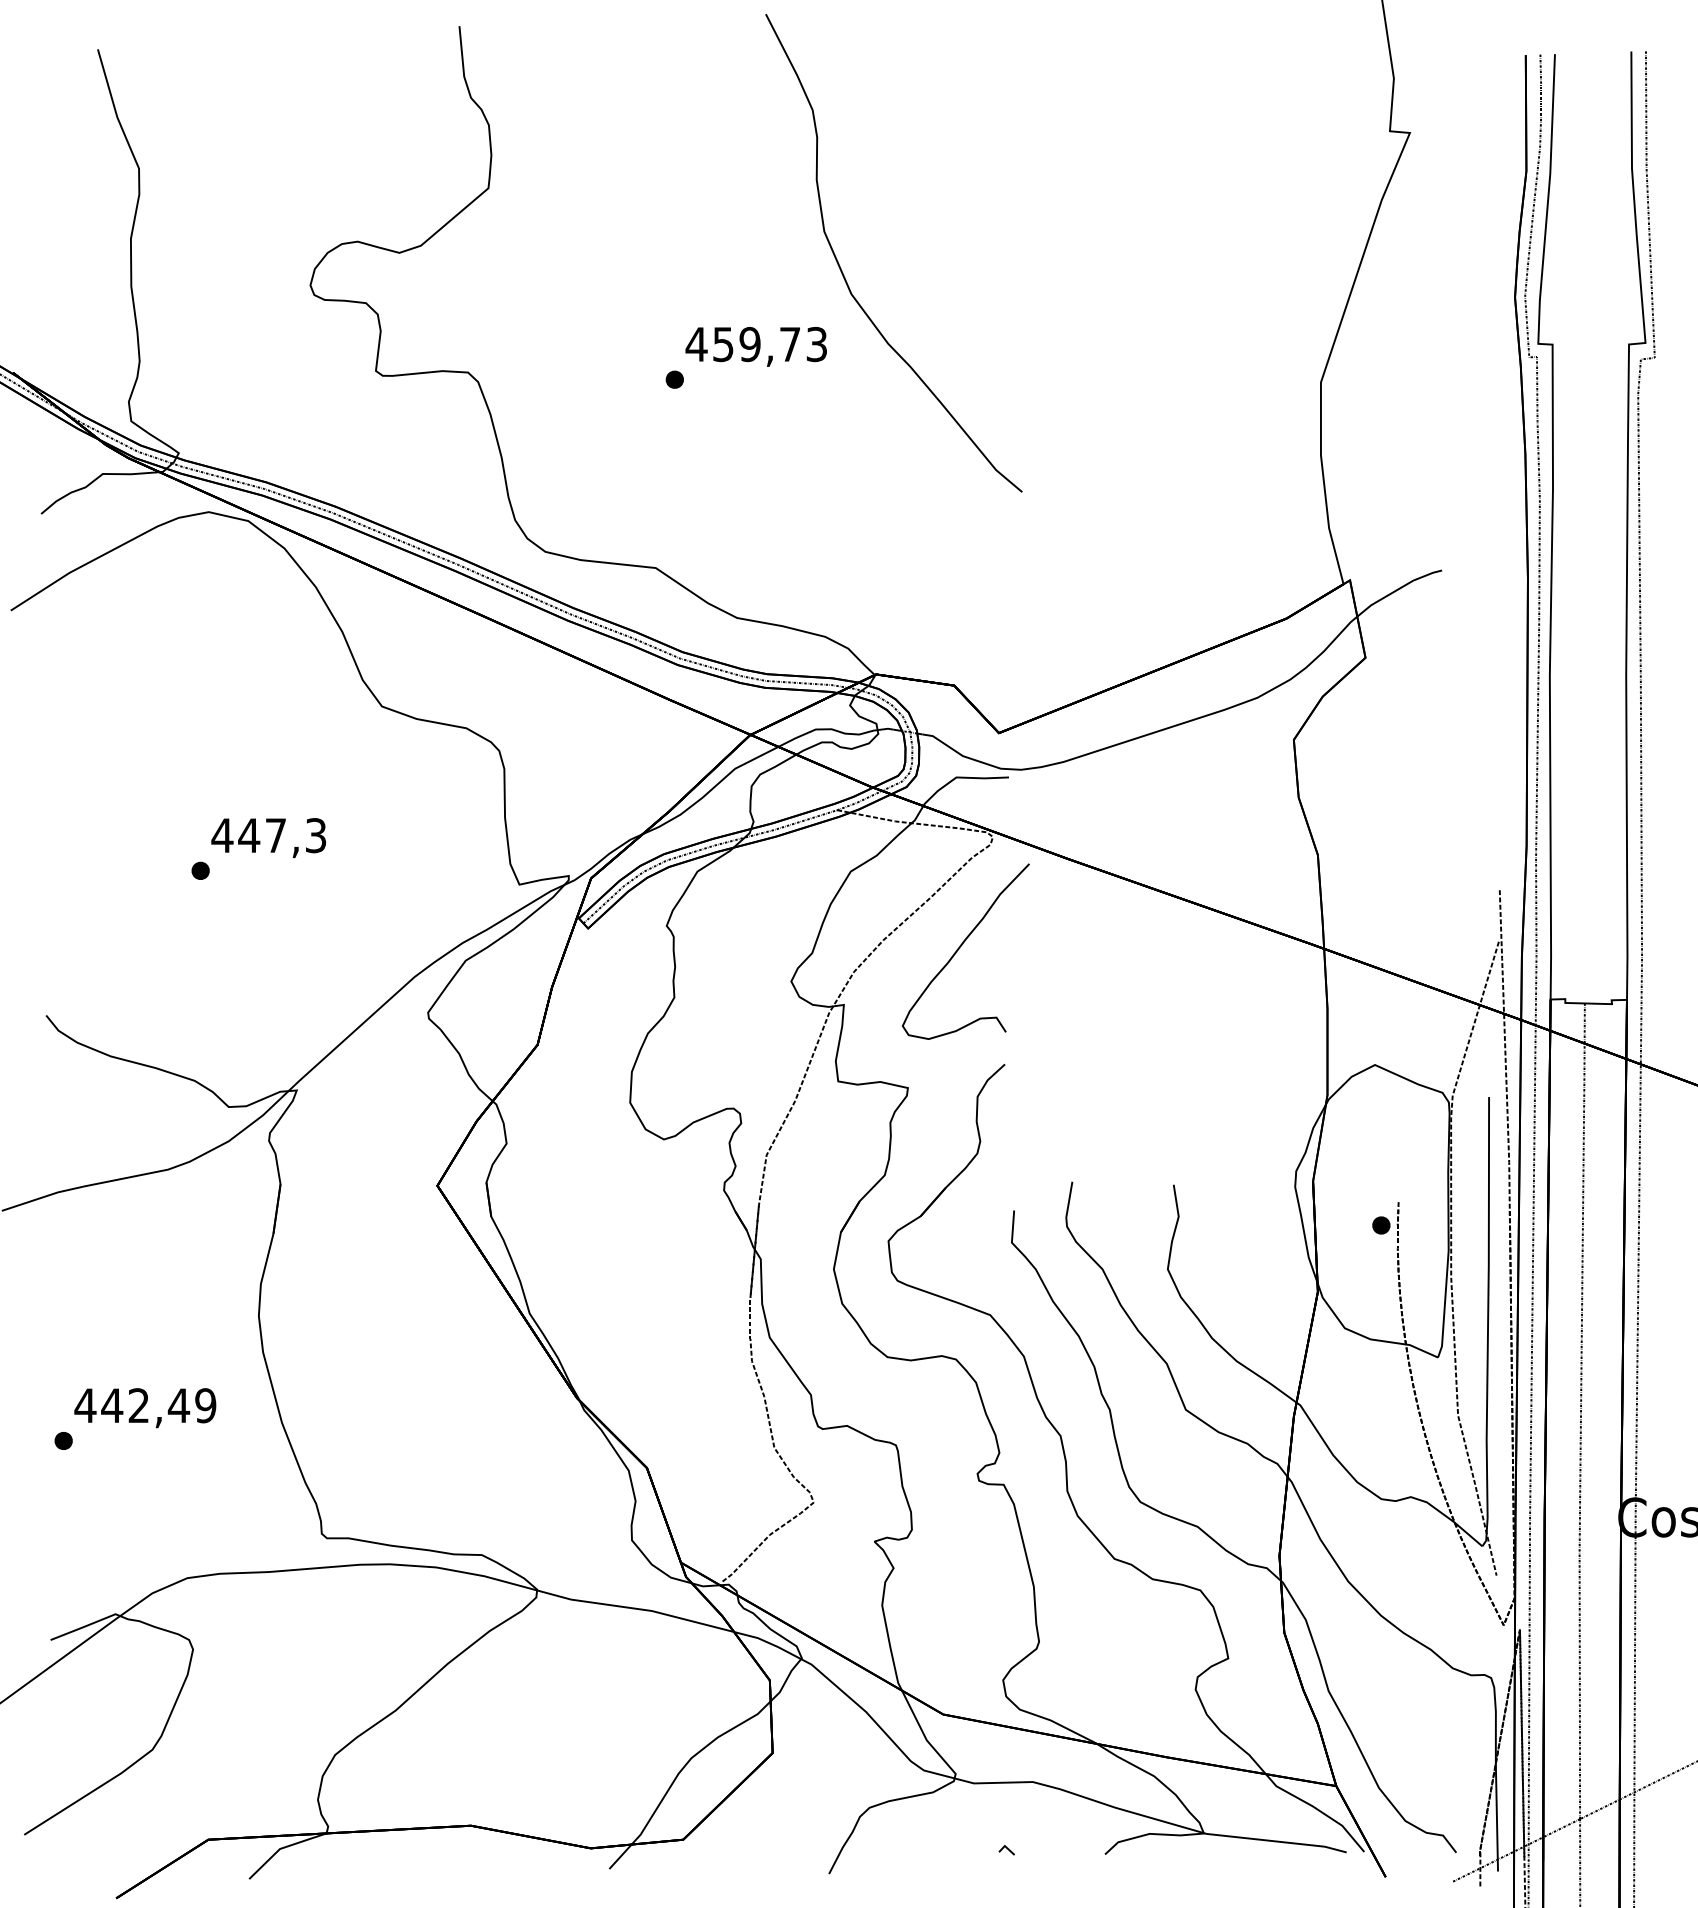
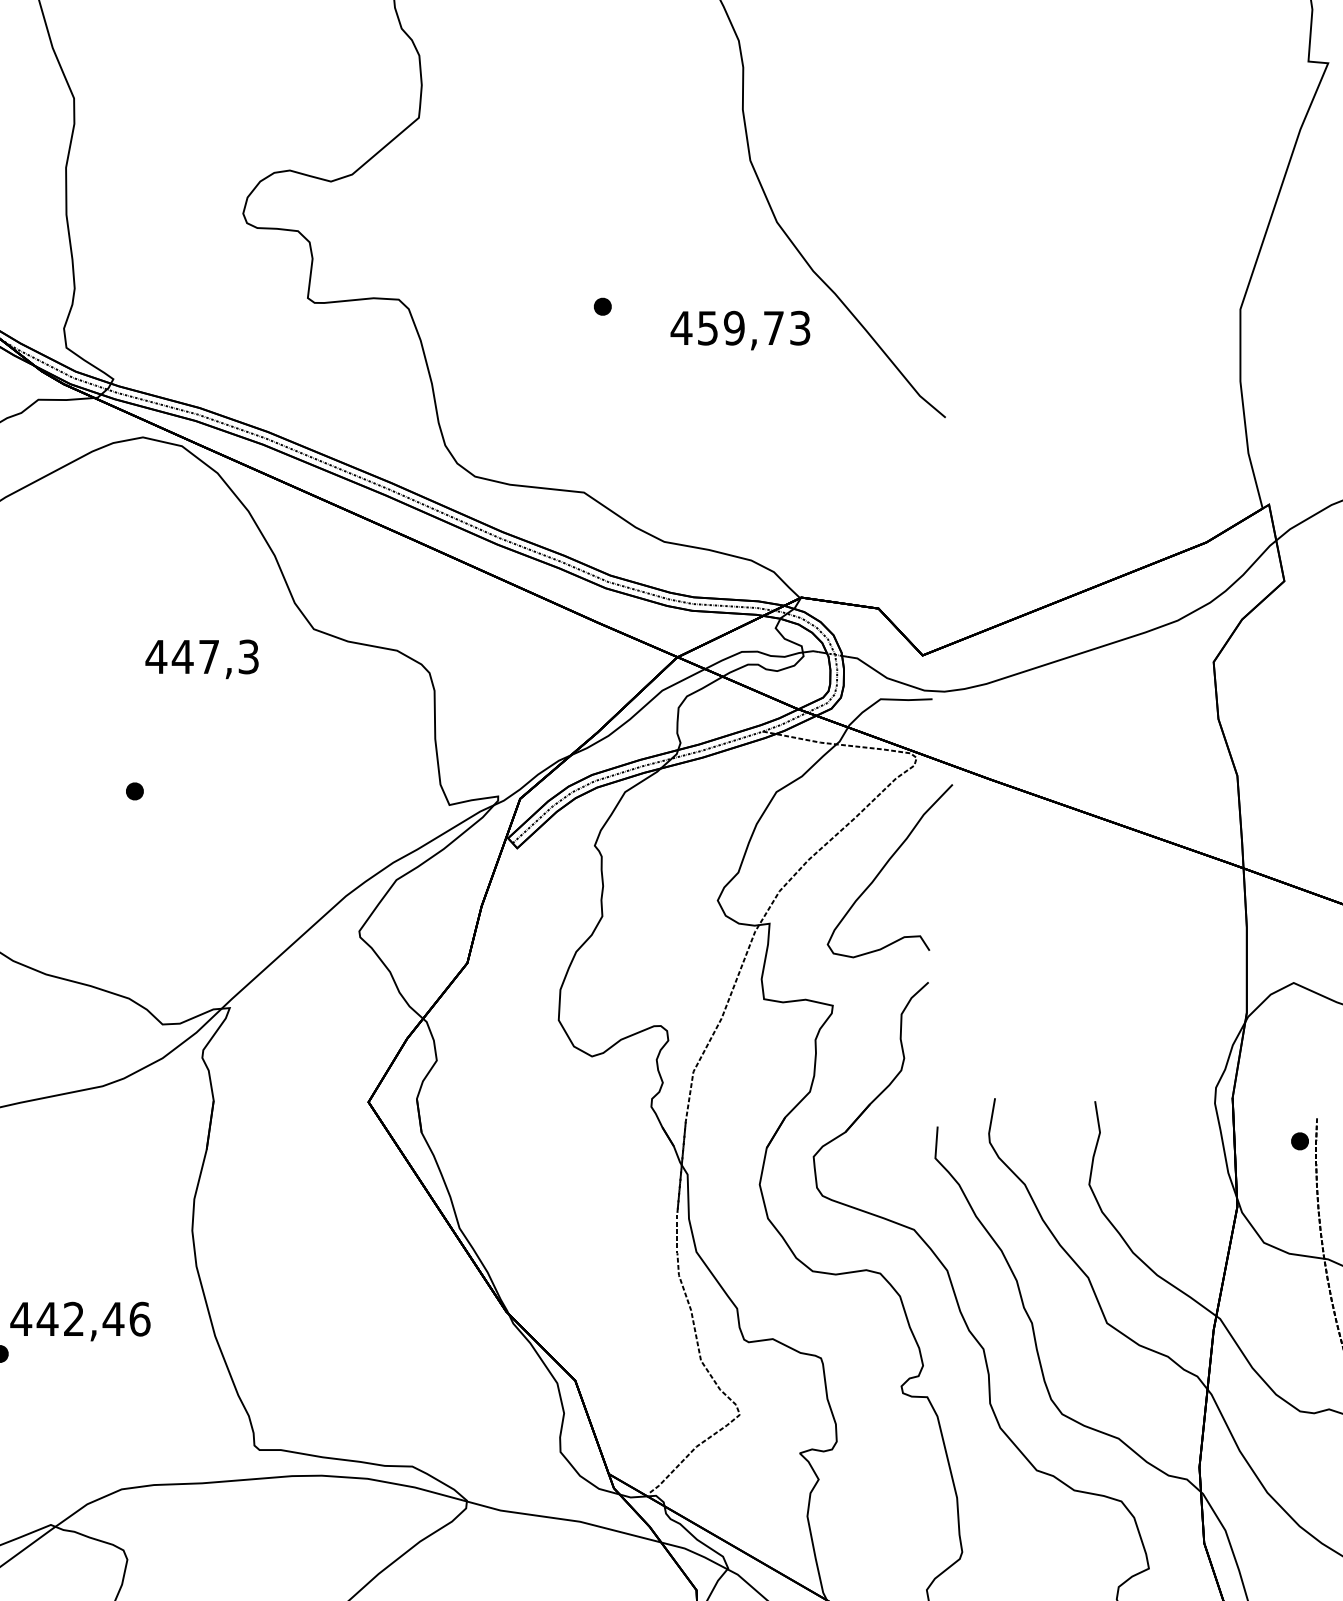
text: (755, 346) -> (739, 330), moved
text: (268, 837) -> (201, 658), moved
text: (205, 1405) -> (139, 1318), 442,49 -> 442,46

